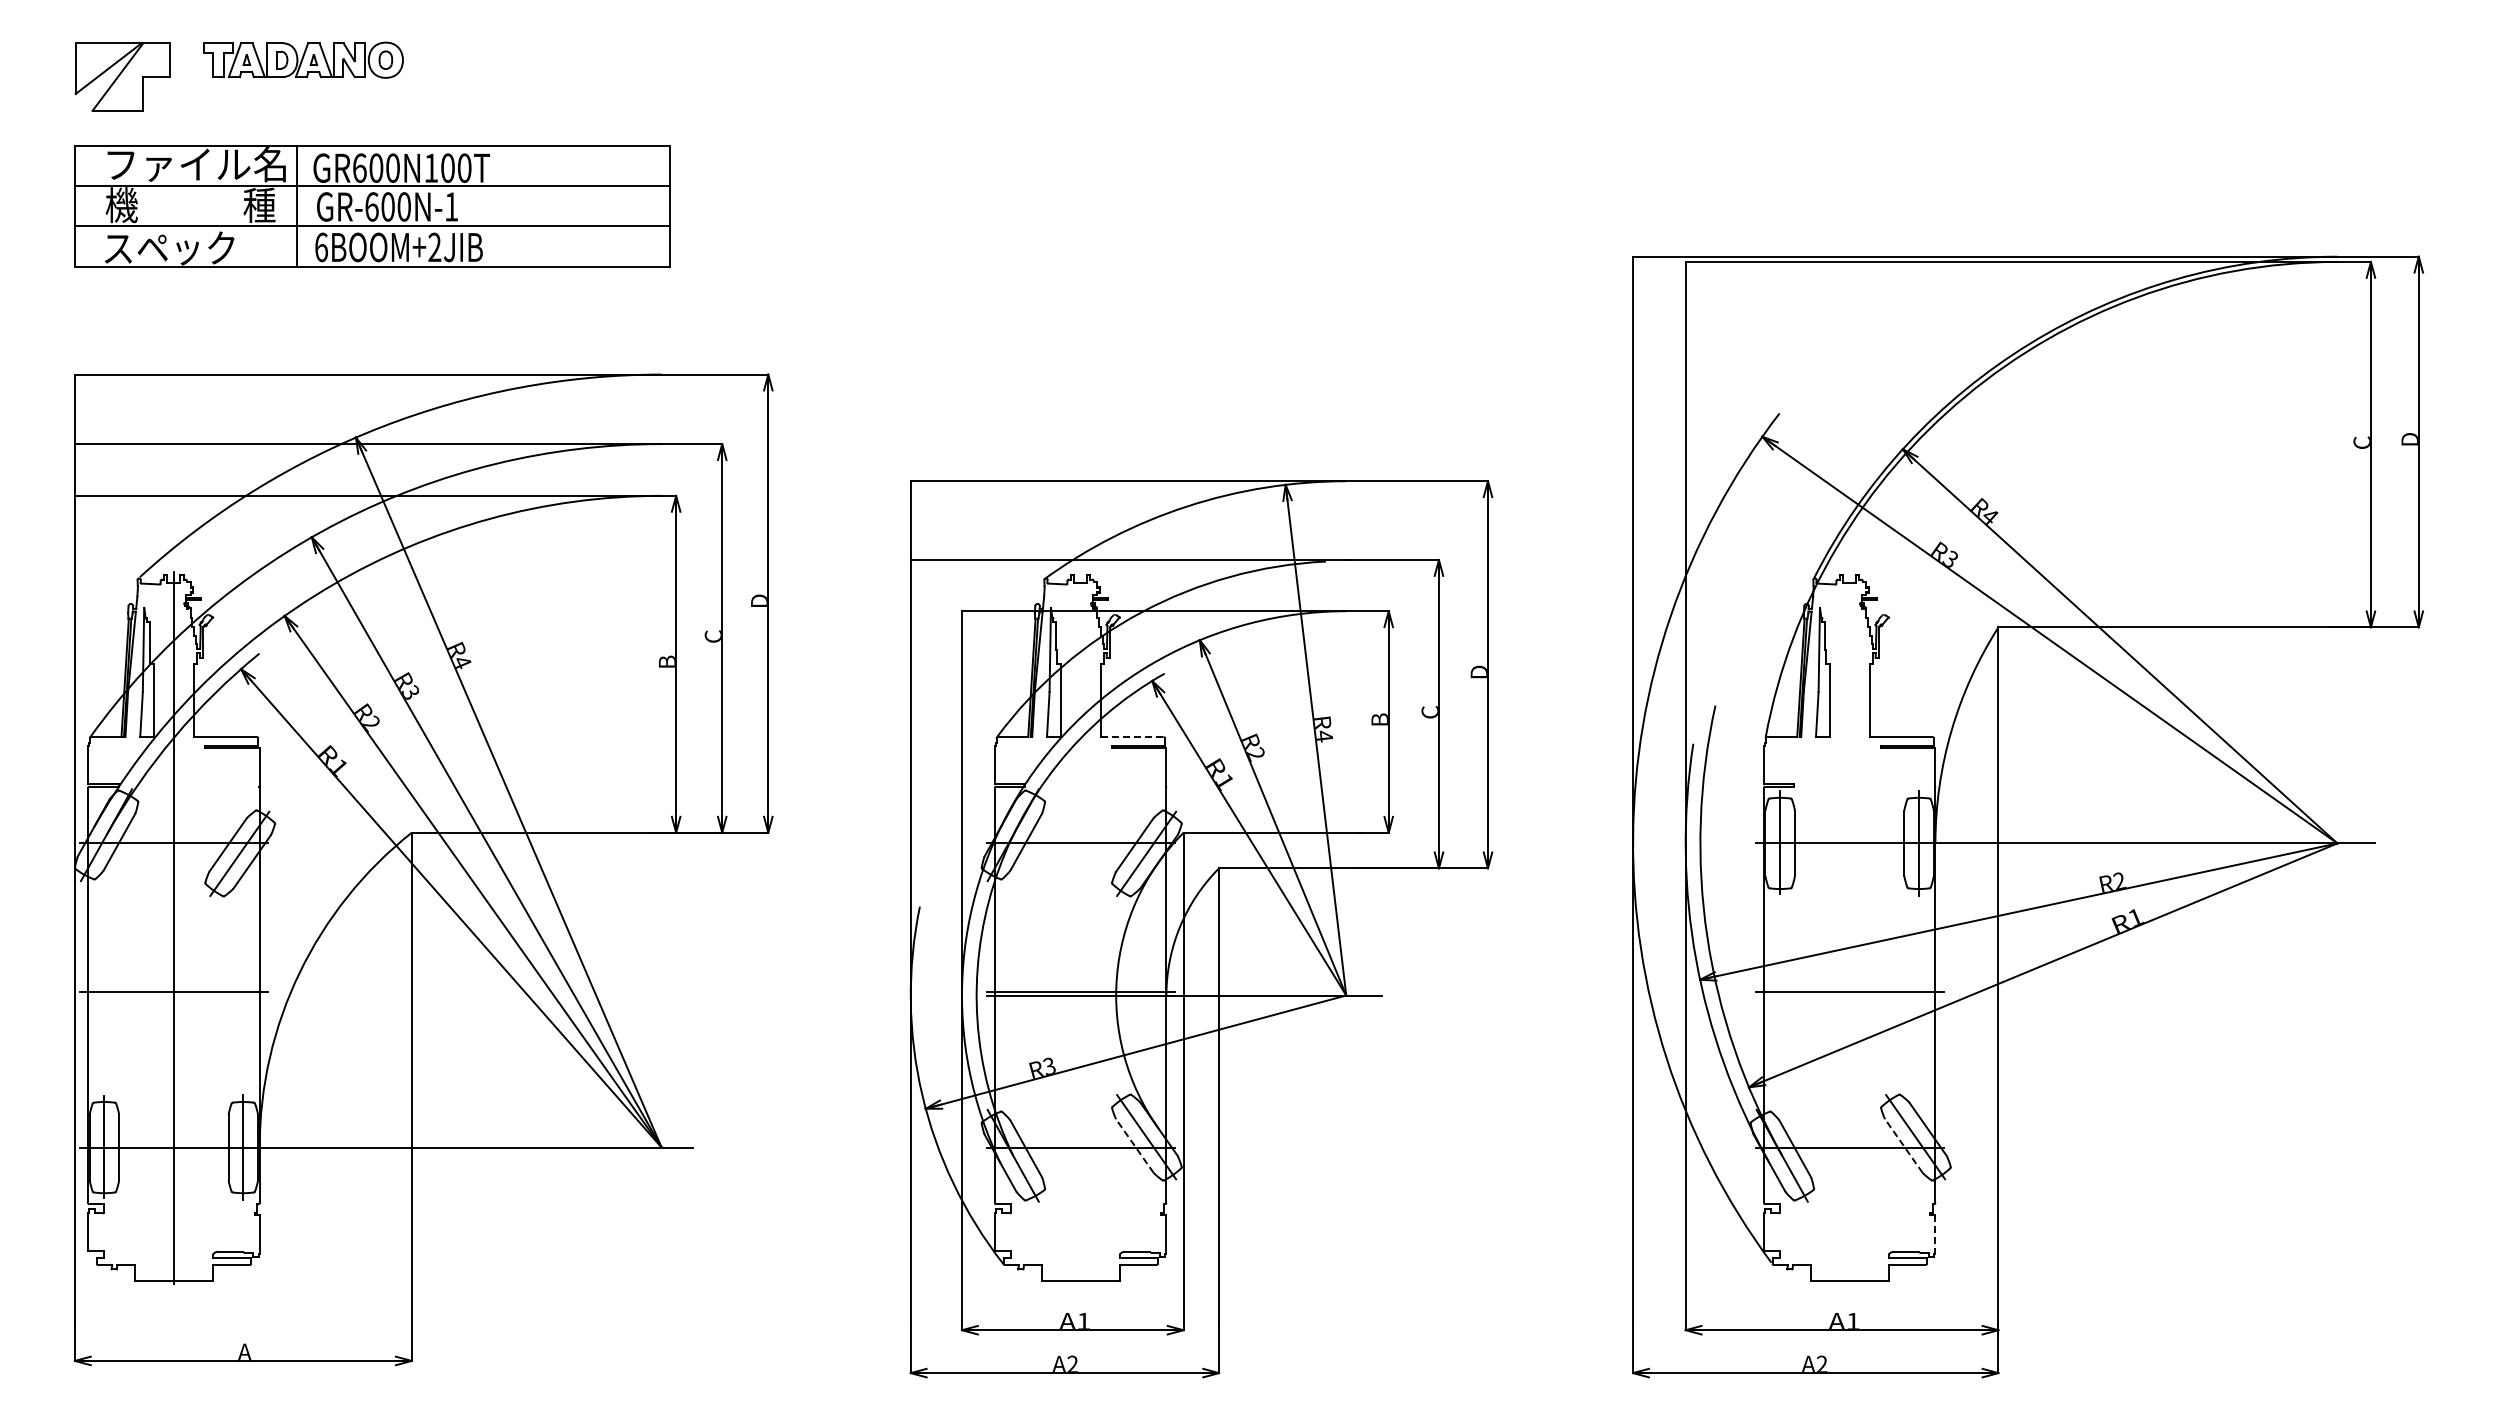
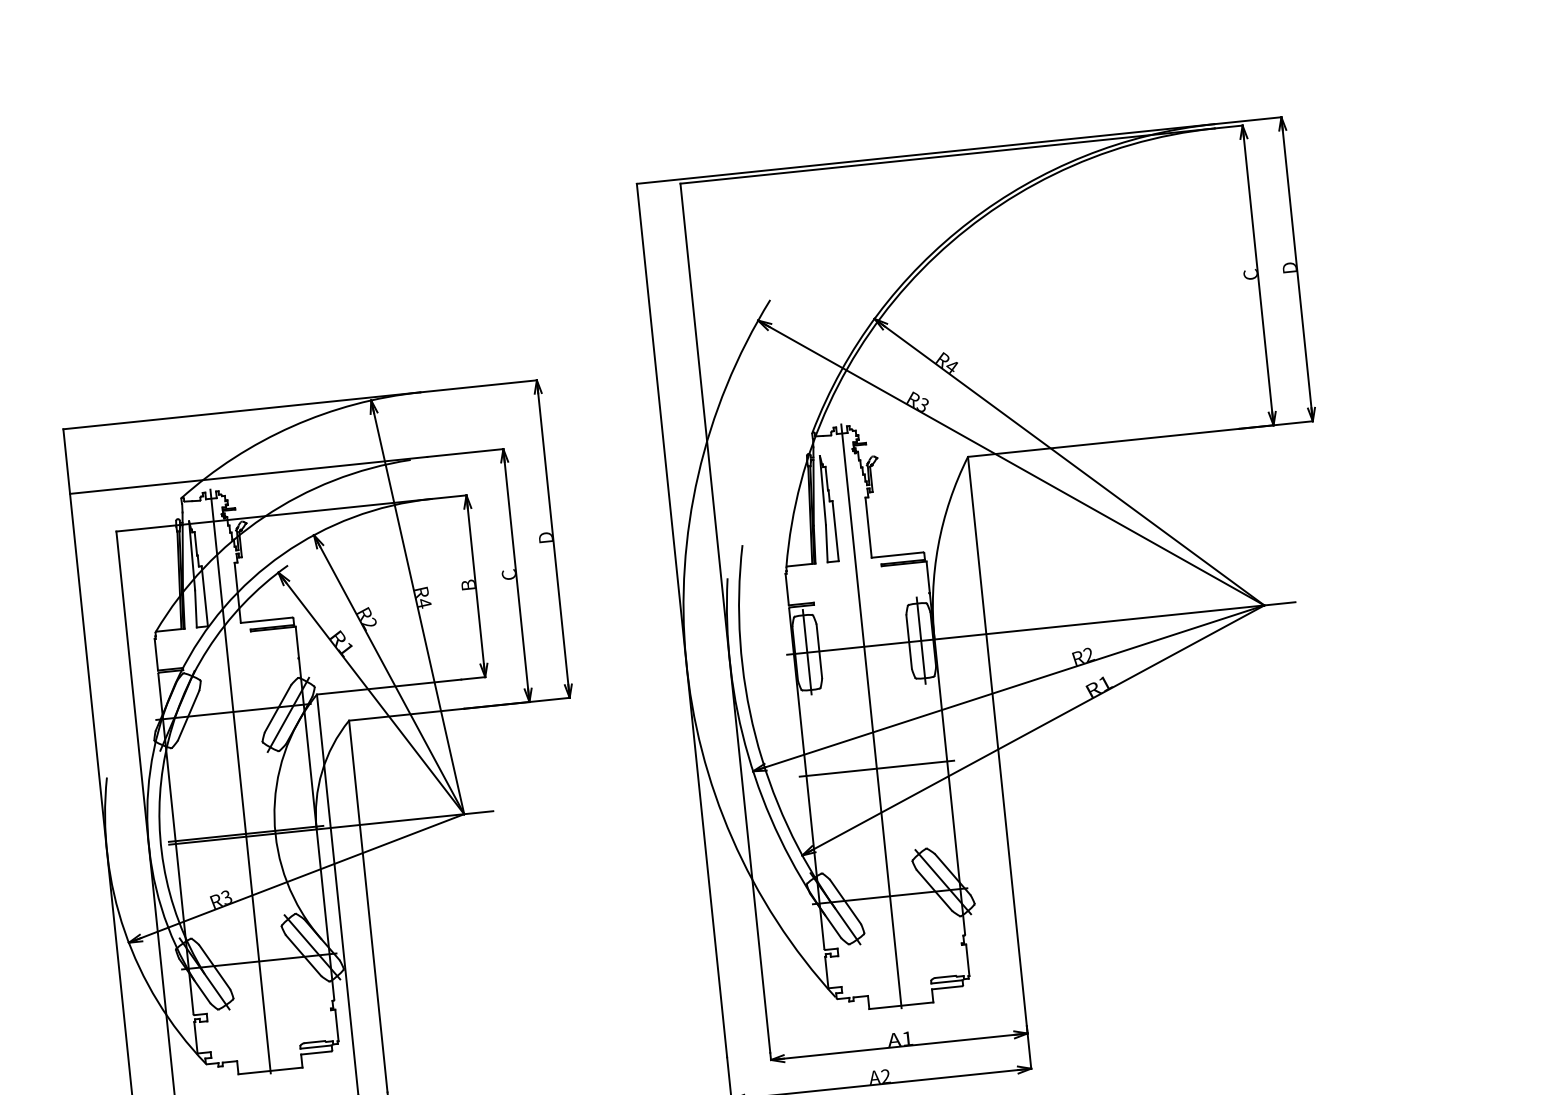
line: (1131, 736) -> (266, 619), dashed -> solid
line: (1080, 927) -> (240, 780), added
line: (1849, 927) -> (871, 715), added
line: (1134, 1146) -> (303, 956), dashed -> solid
line: (1903, 1146) -> (934, 890), dashed -> solid
line: (1935, 1234) -> (967, 960), dashed -> solid

